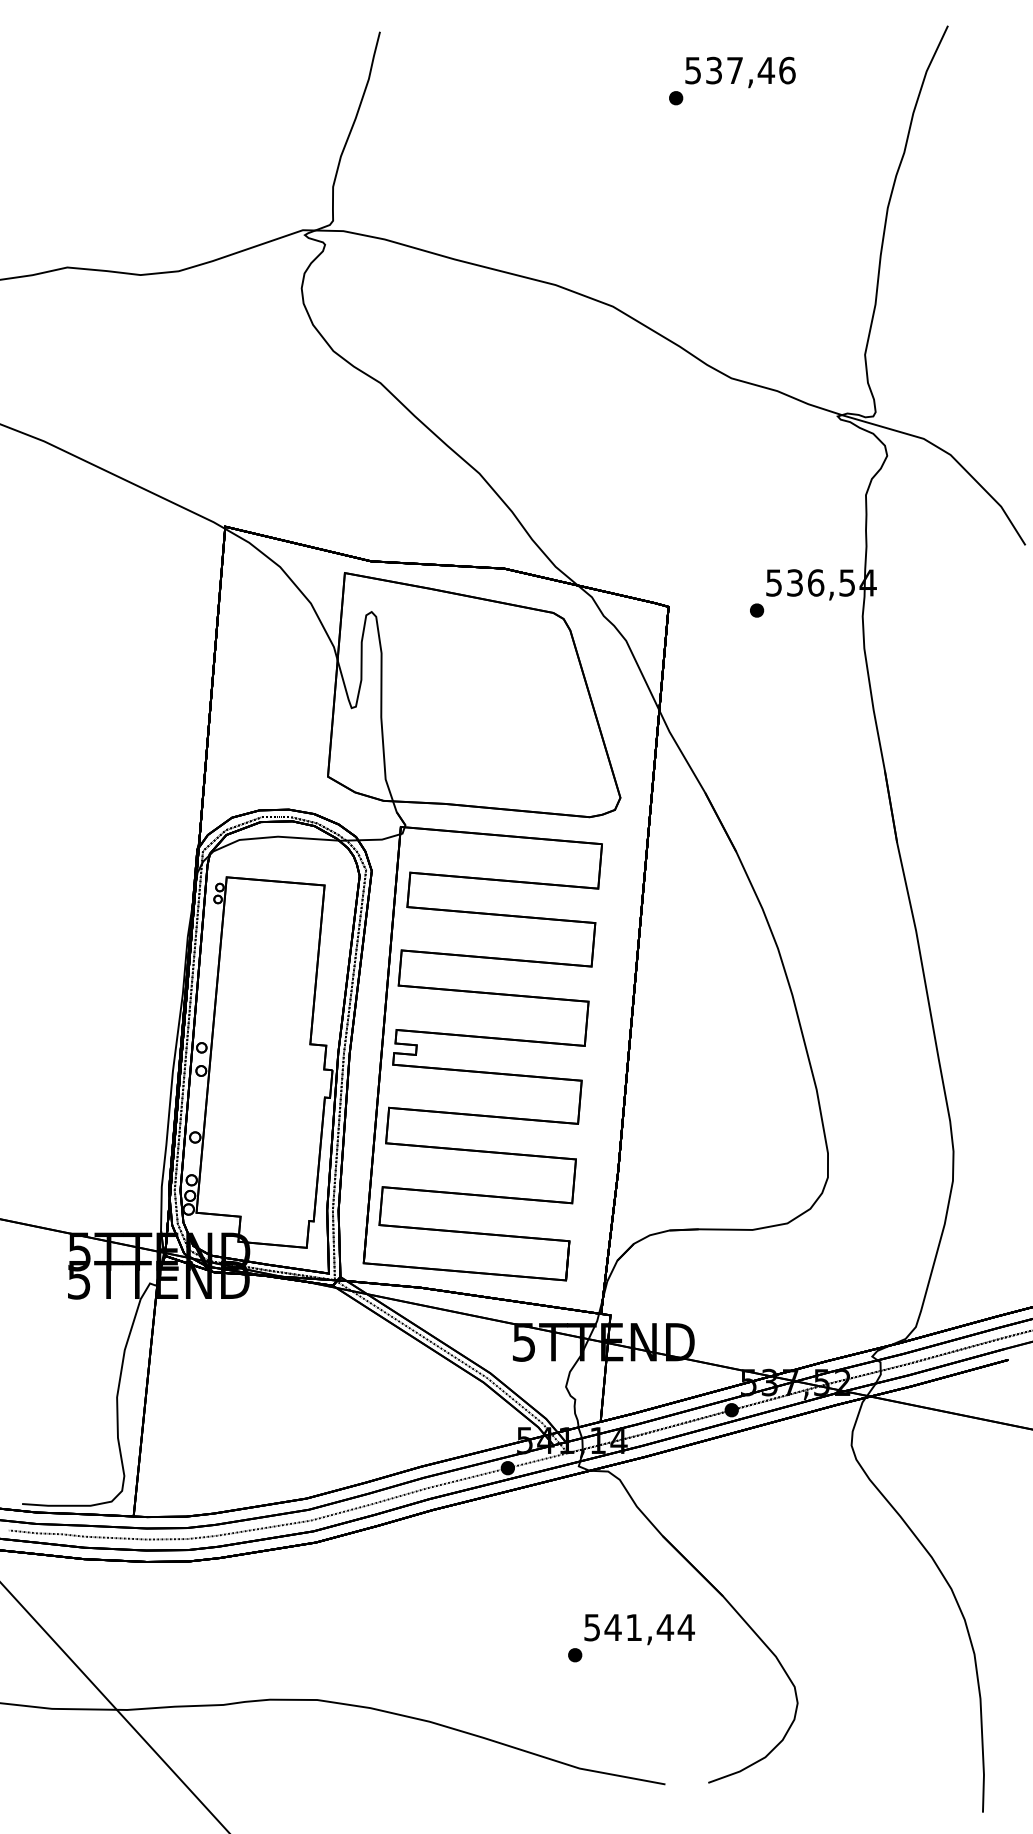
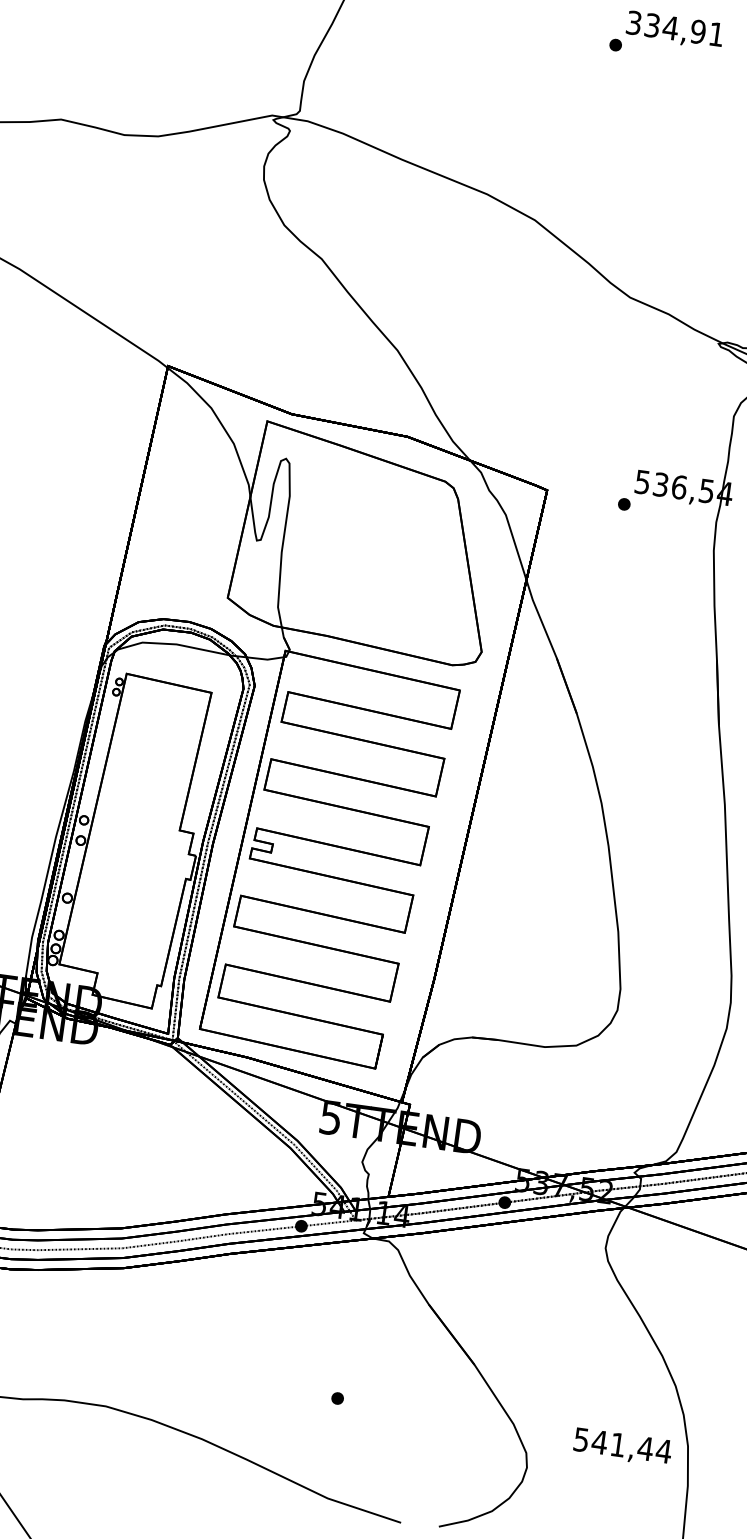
text: (740, 70) -> (675, 28), 537,46 -> 334,91
text: (639, 1629) -> (622, 1447), moved

